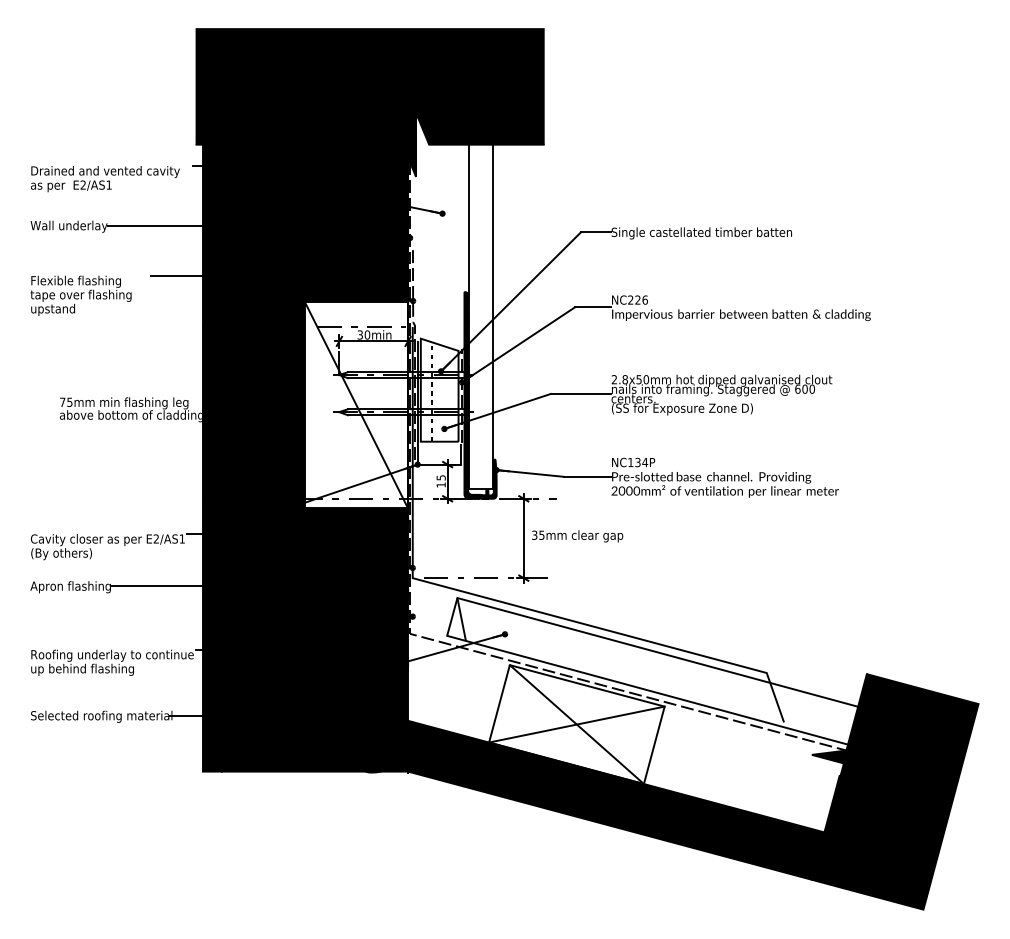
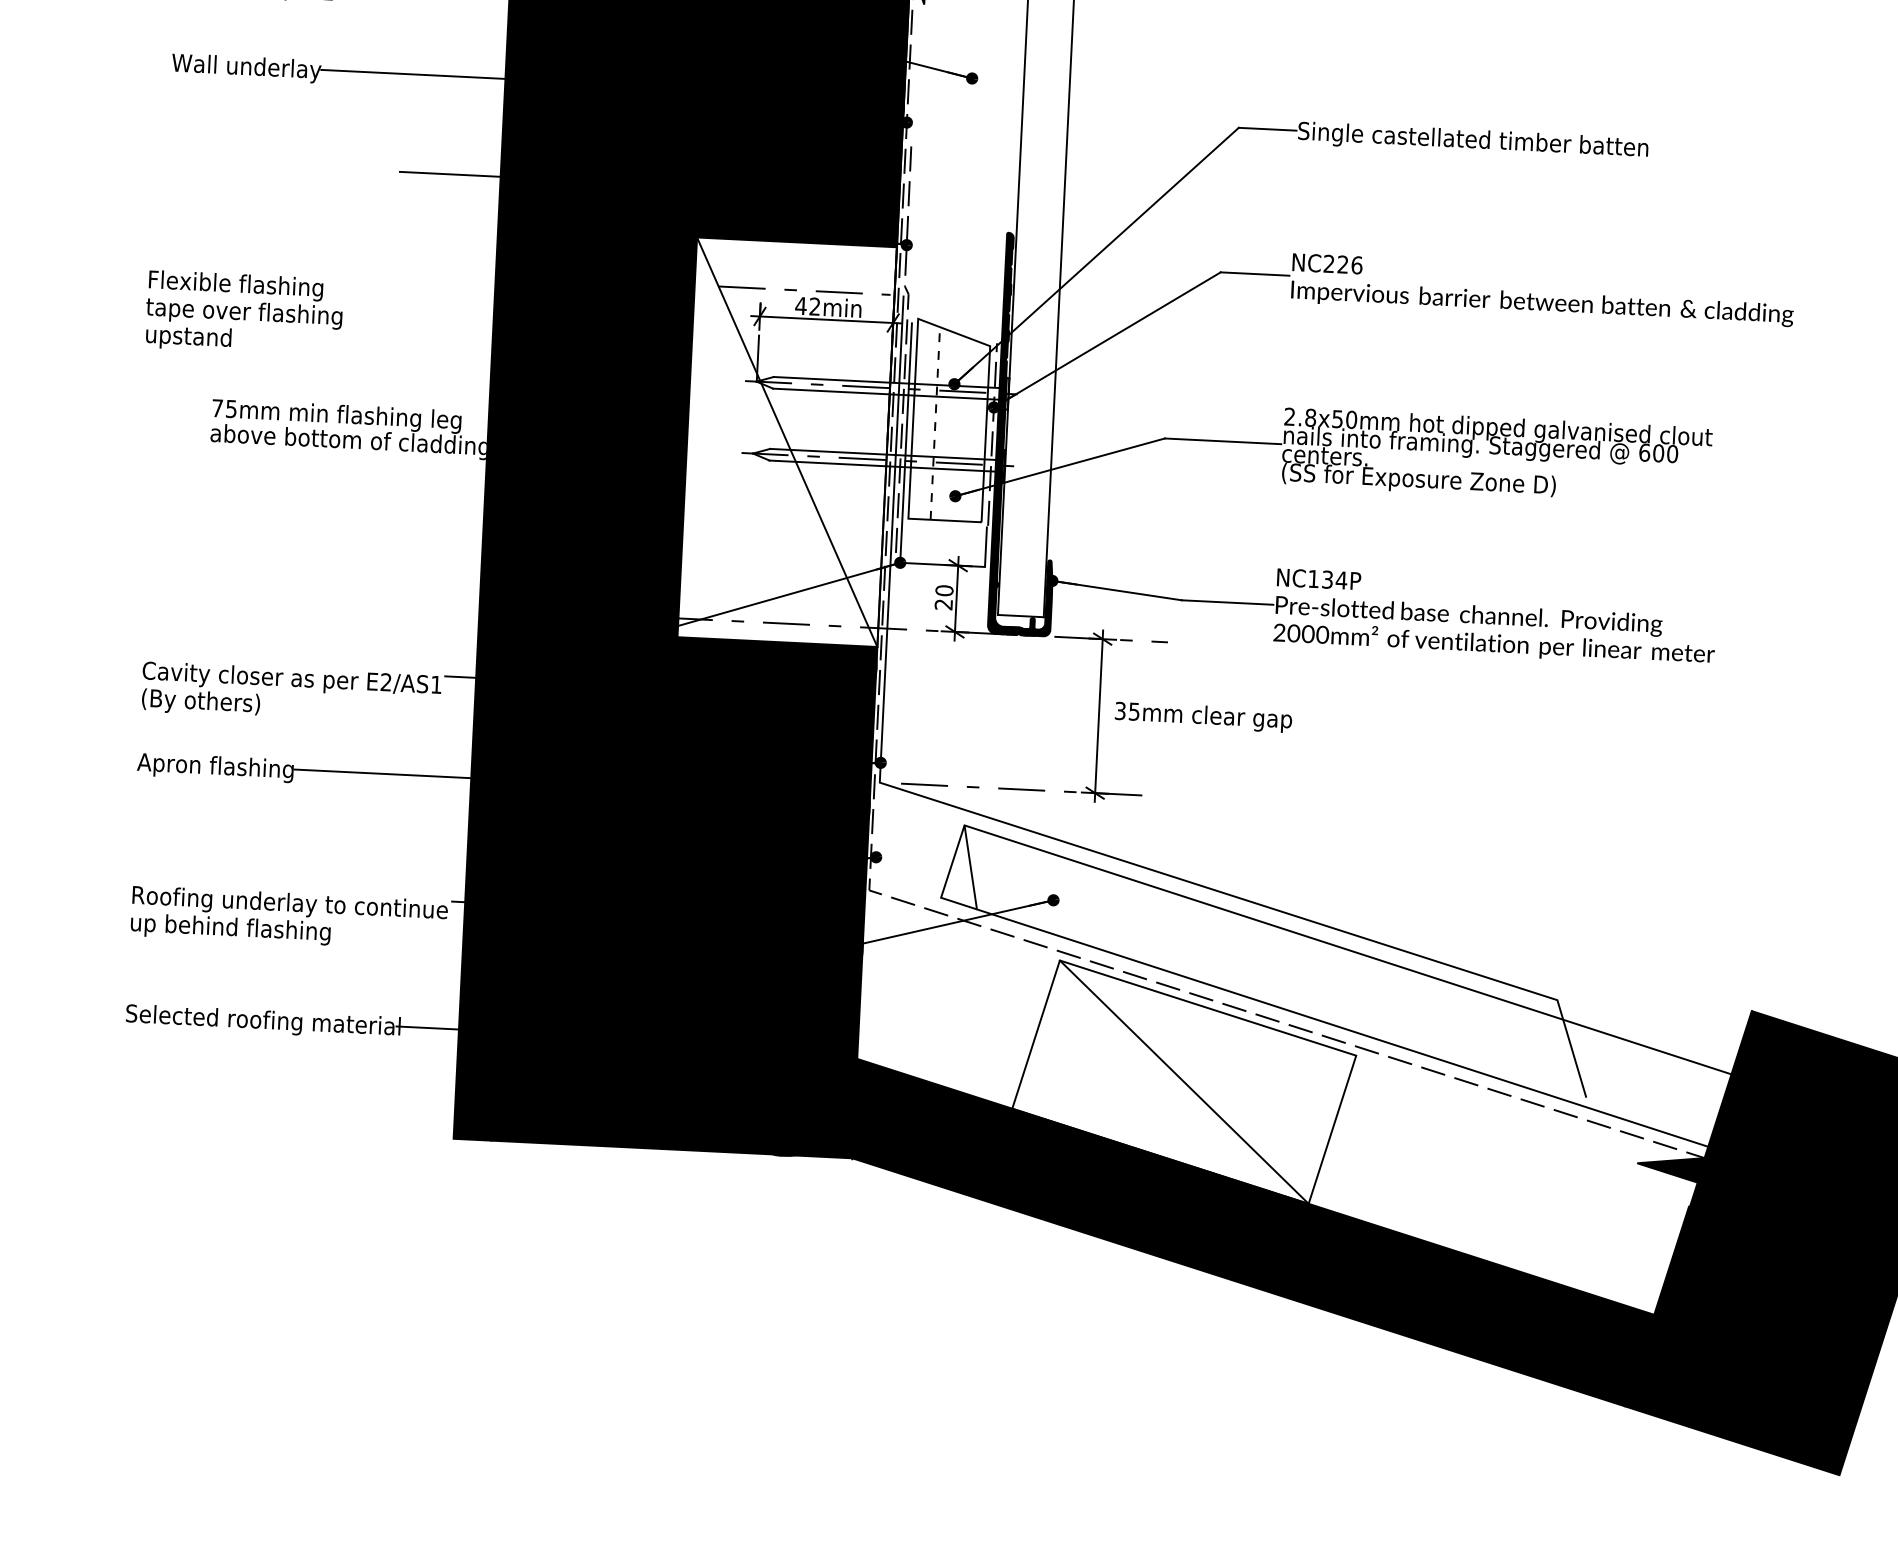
text: (80, 295) -> (243, 312), moved
text: (363, 334) -> (807, 305), 30min -> 42min
text: (440, 481) -> (942, 597), 15 -> 20
line: (576, 724) -> (1183, 1082), removed

